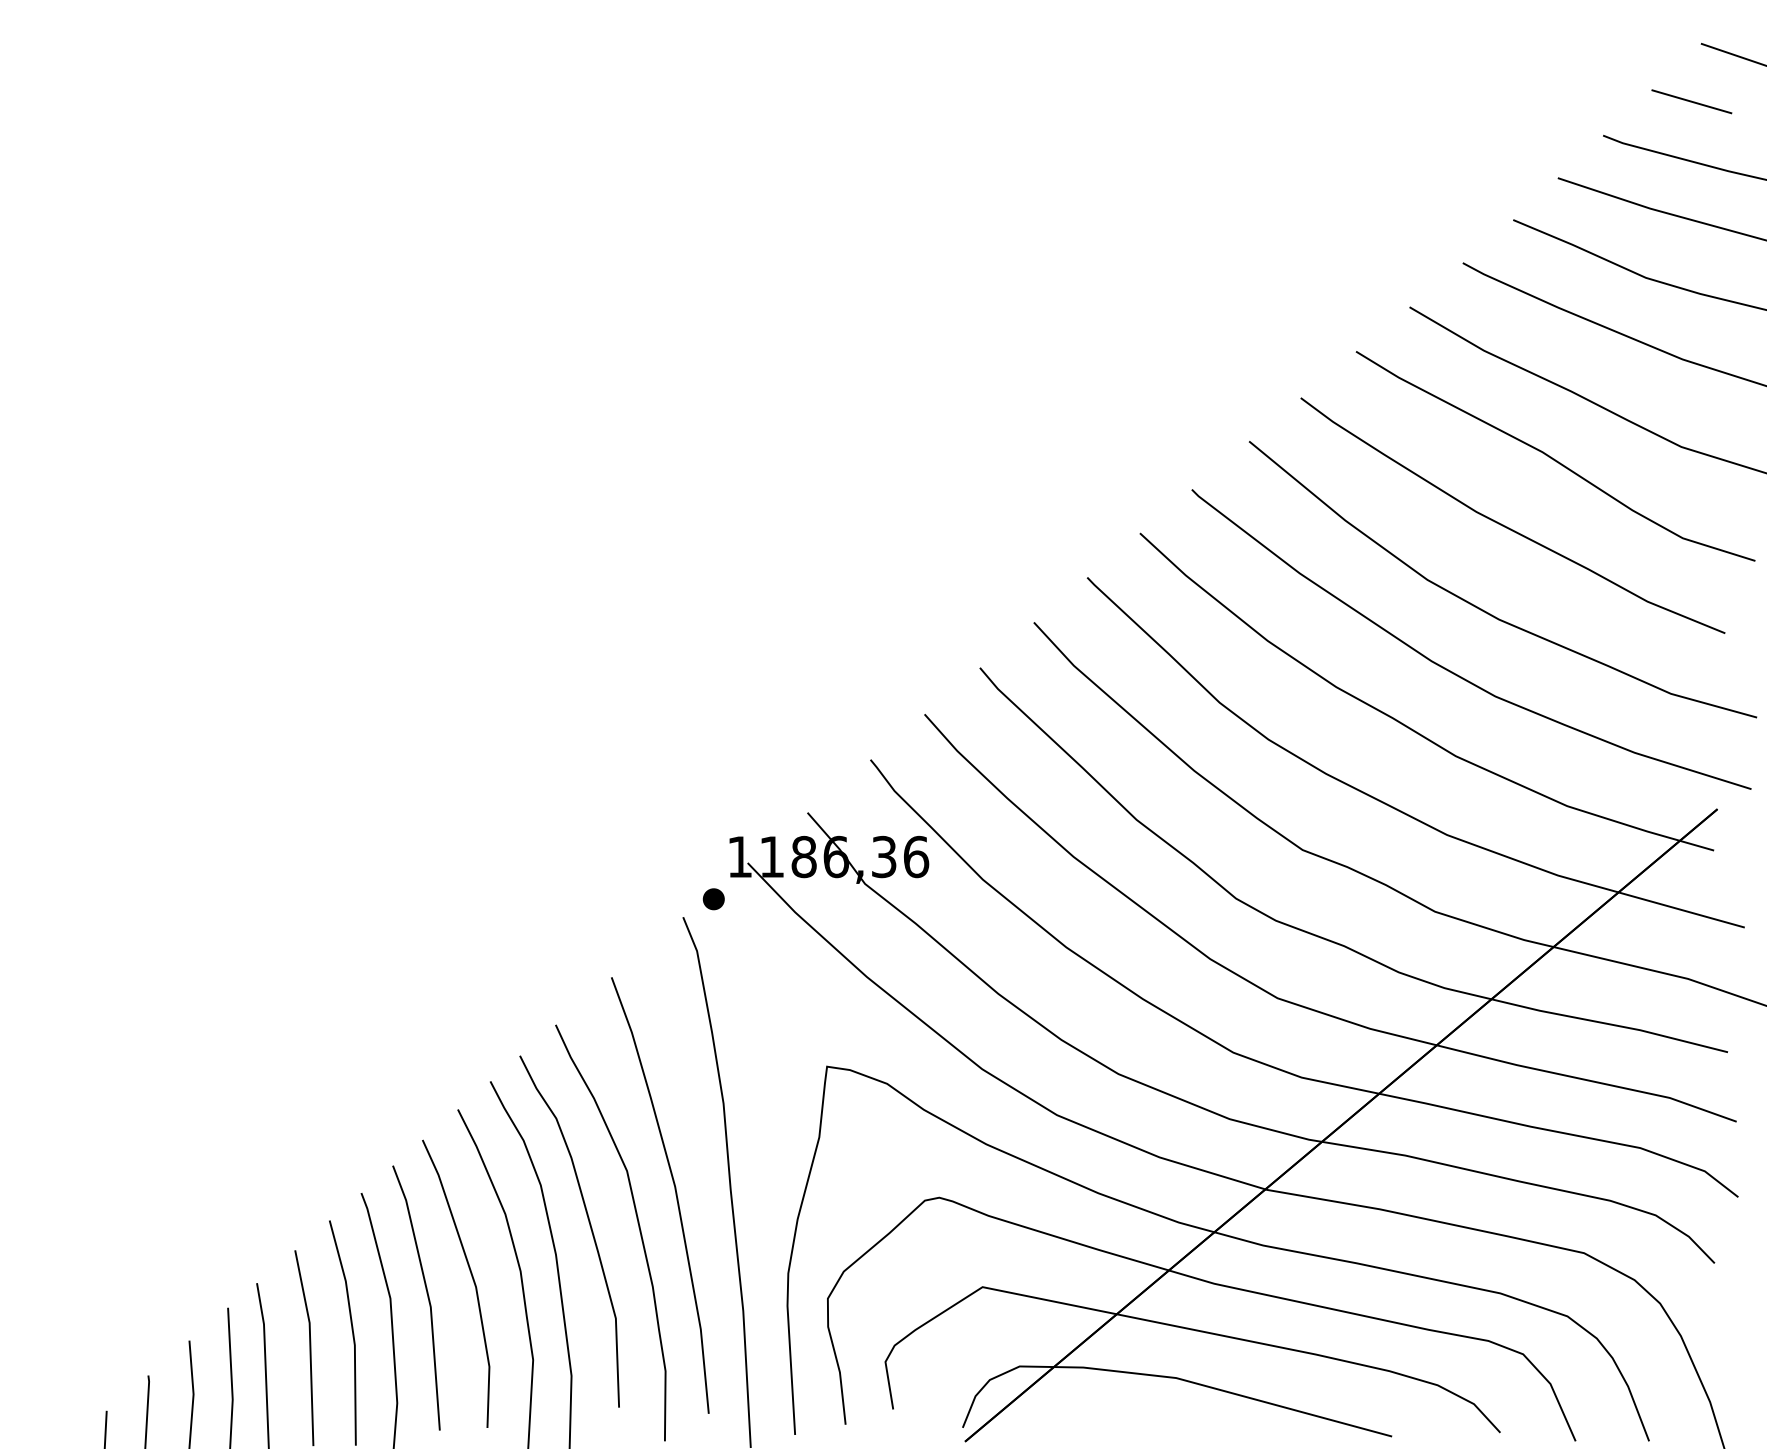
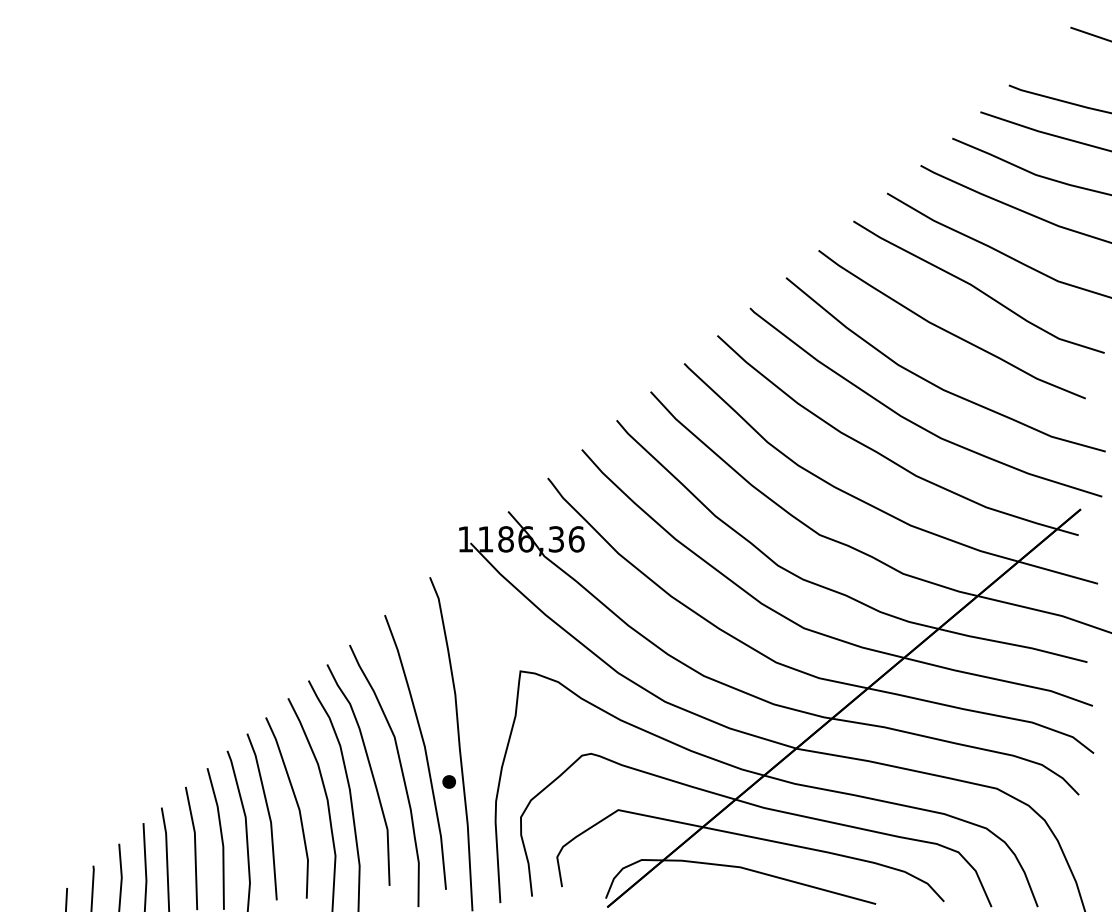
line: (1691, 102) -> (1064, 64), removed
part: (712, 898) -> (448, 781), moved

